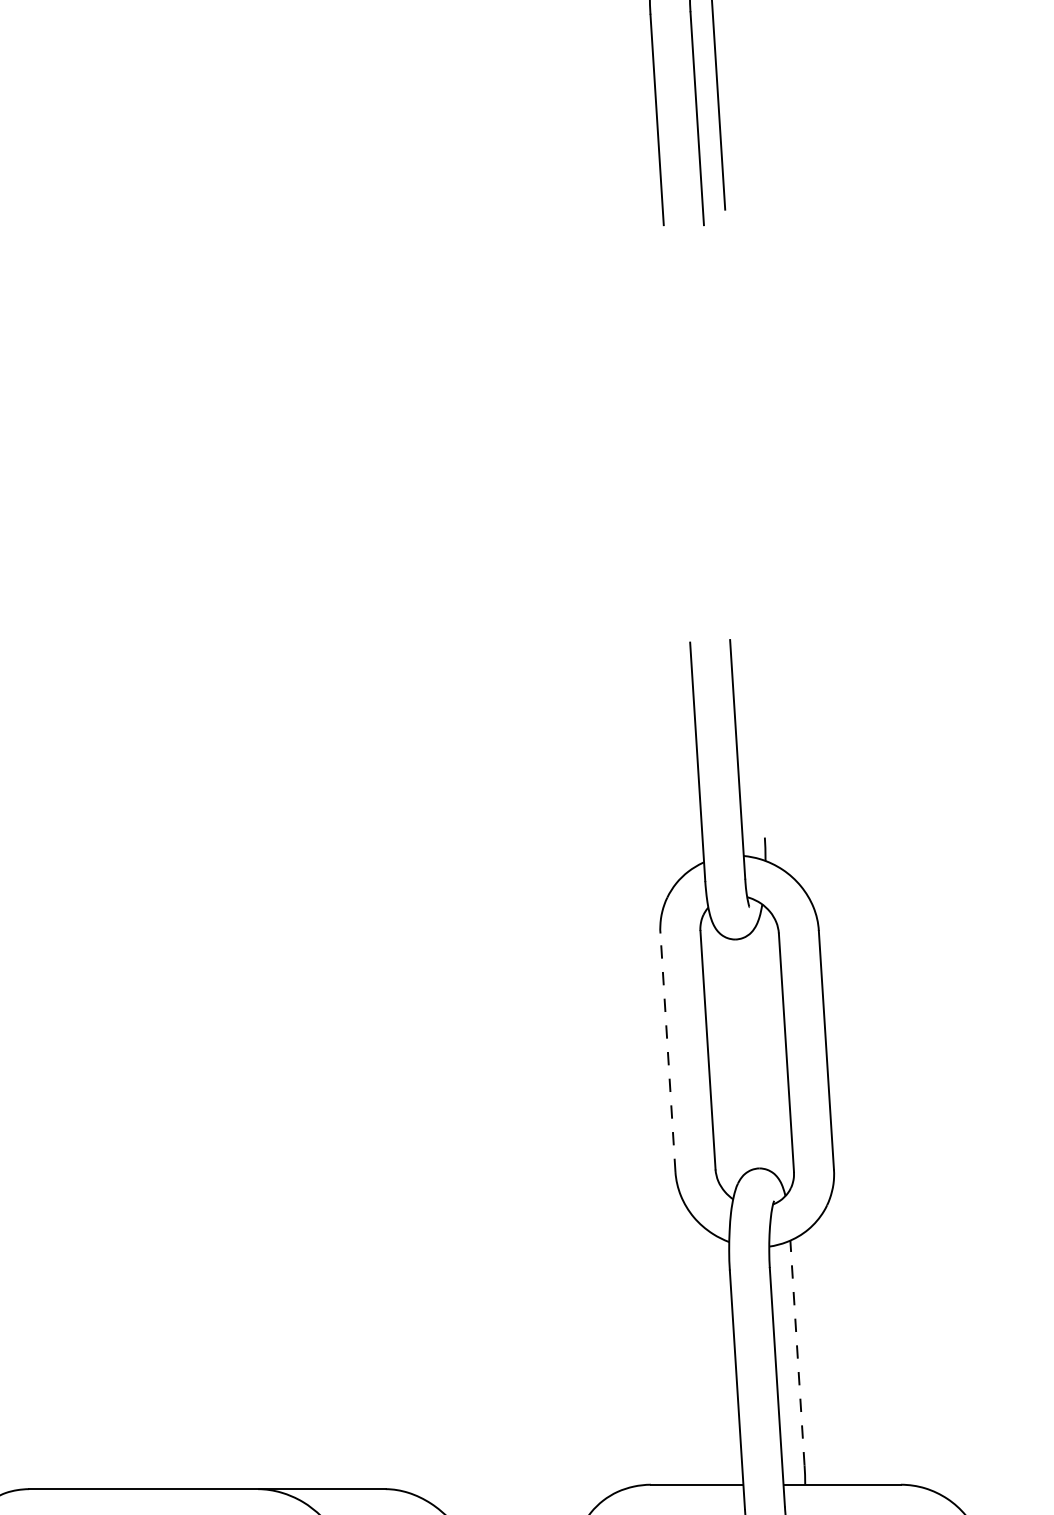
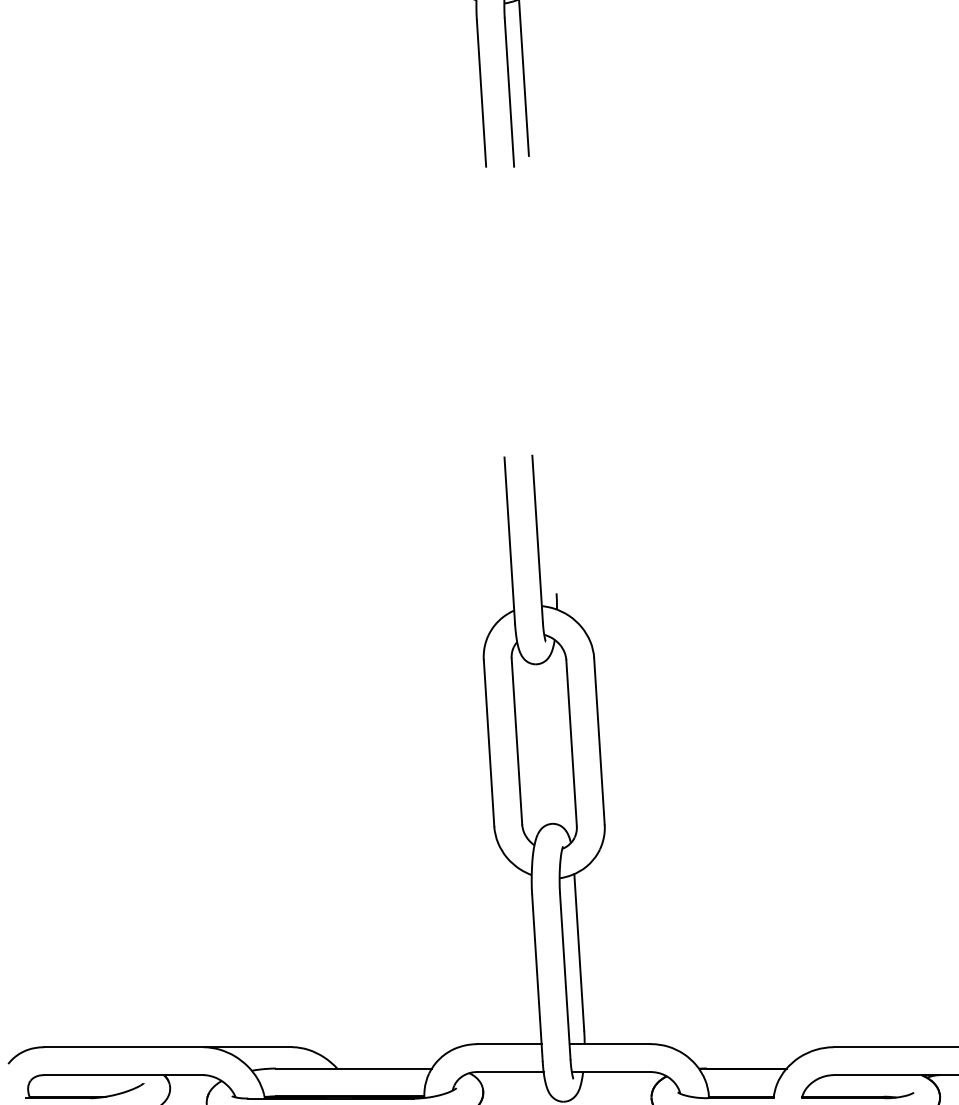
line: (668, 1051) -> (489, 742), dashed -> solid
line: (797, 1351) -> (579, 951), dashed -> solid

